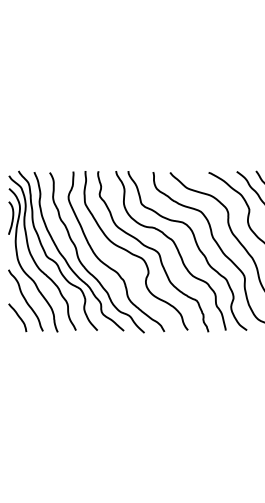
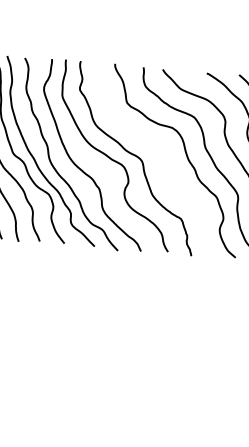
curve: (175, 247) -> (161, 155), removed

